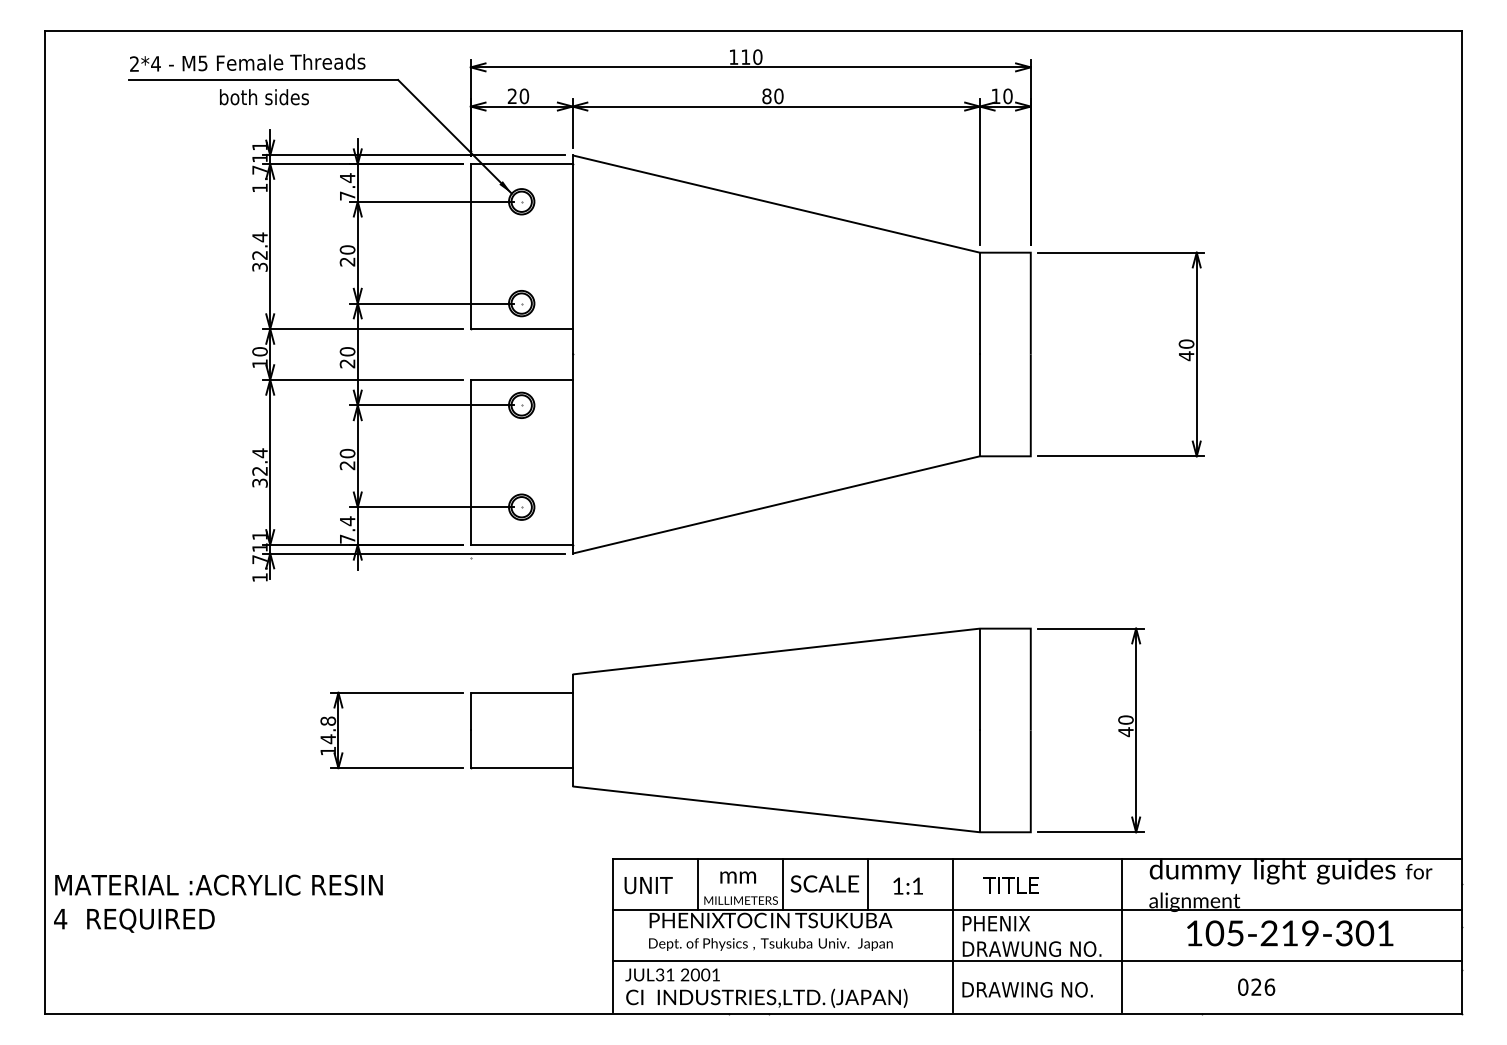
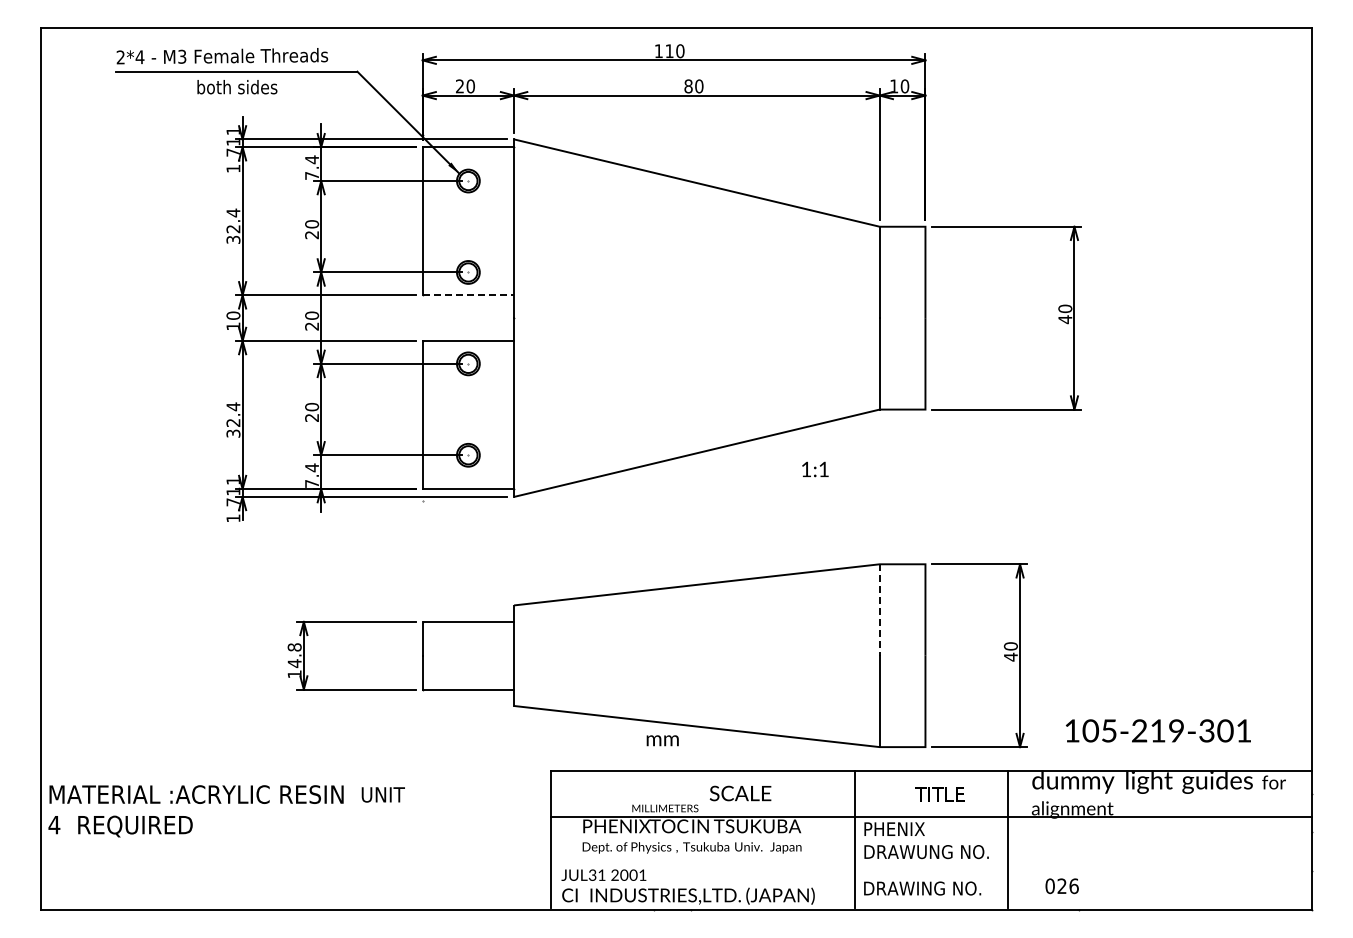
text: (203, 61) -> (182, 55), M5 -> M3
line: (521, 329) -> (468, 295), solid -> dashed
line: (979, 680) -> (879, 610), solid -> dashed
text: (737, 877) -> (662, 740), moved
text: (647, 885) -> (382, 794), moved
line: (697, 885) -> (626, 794), removed
line: (782, 885) -> (702, 794), removed
line: (868, 885) -> (779, 794), removed
text: (1010, 885) -> (939, 794), moved
text: (908, 886) -> (815, 469), moved
text: (1290, 932) -> (1158, 730), moved
line: (1037, 960) -> (931, 862), removed
text: (1255, 987) -> (1061, 886), moved

